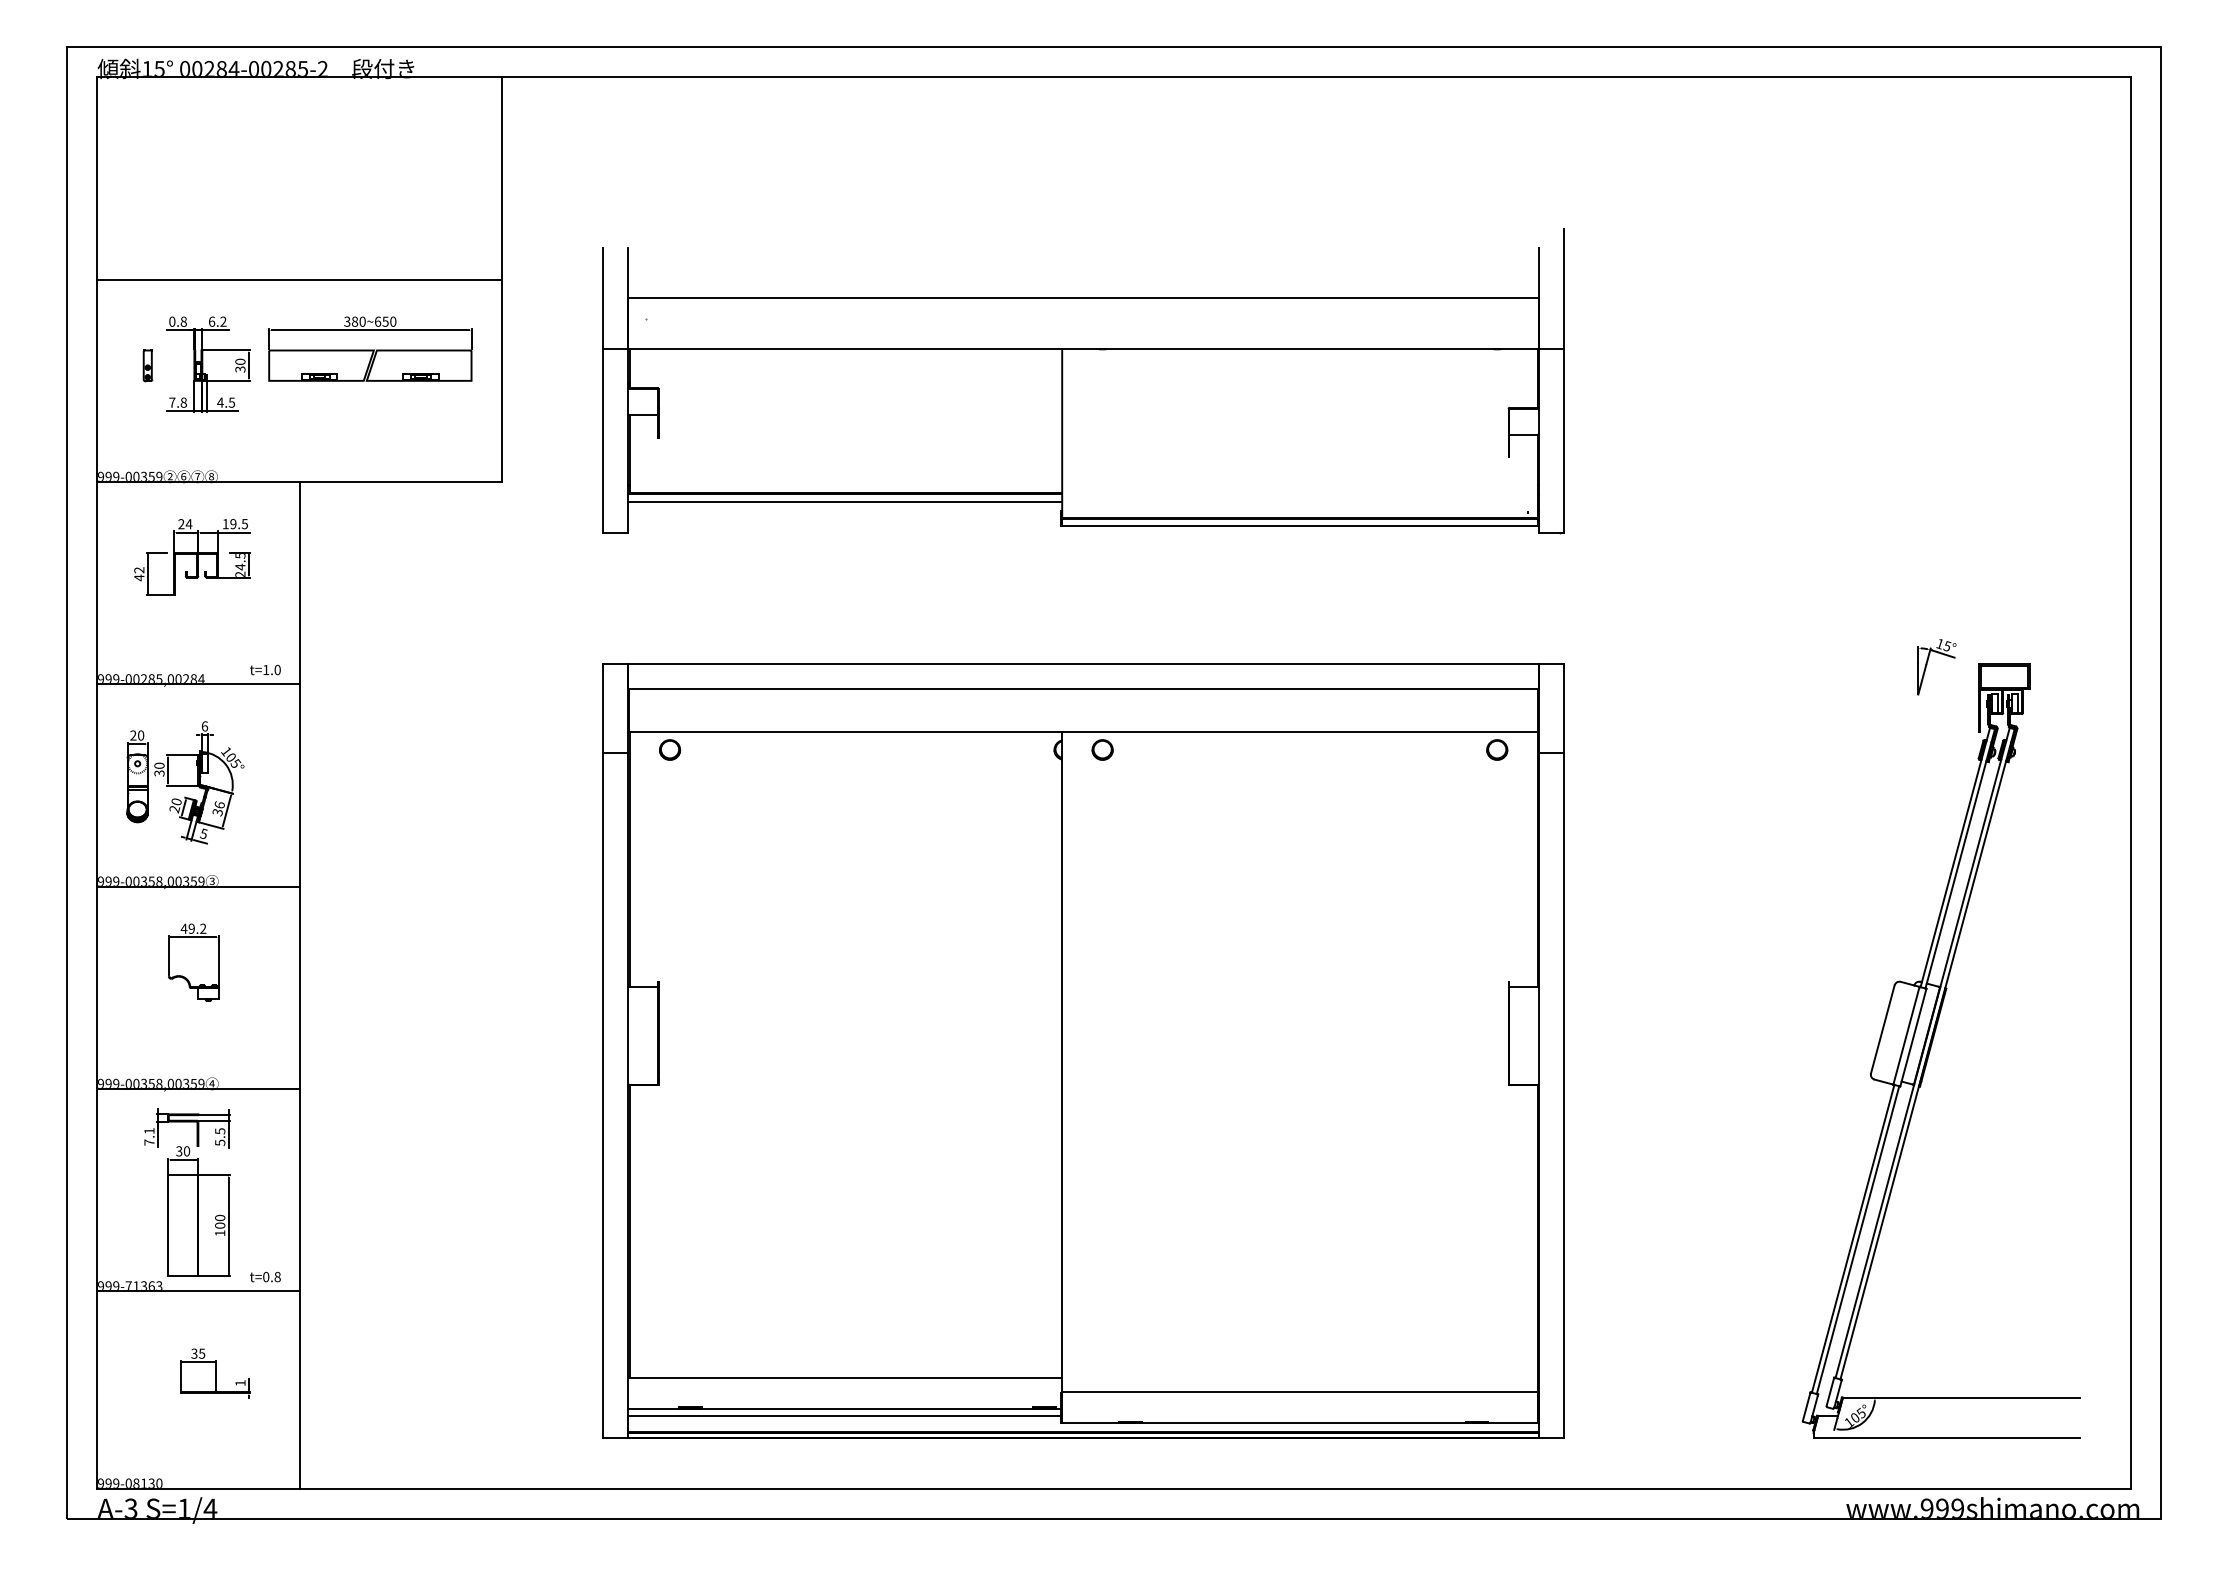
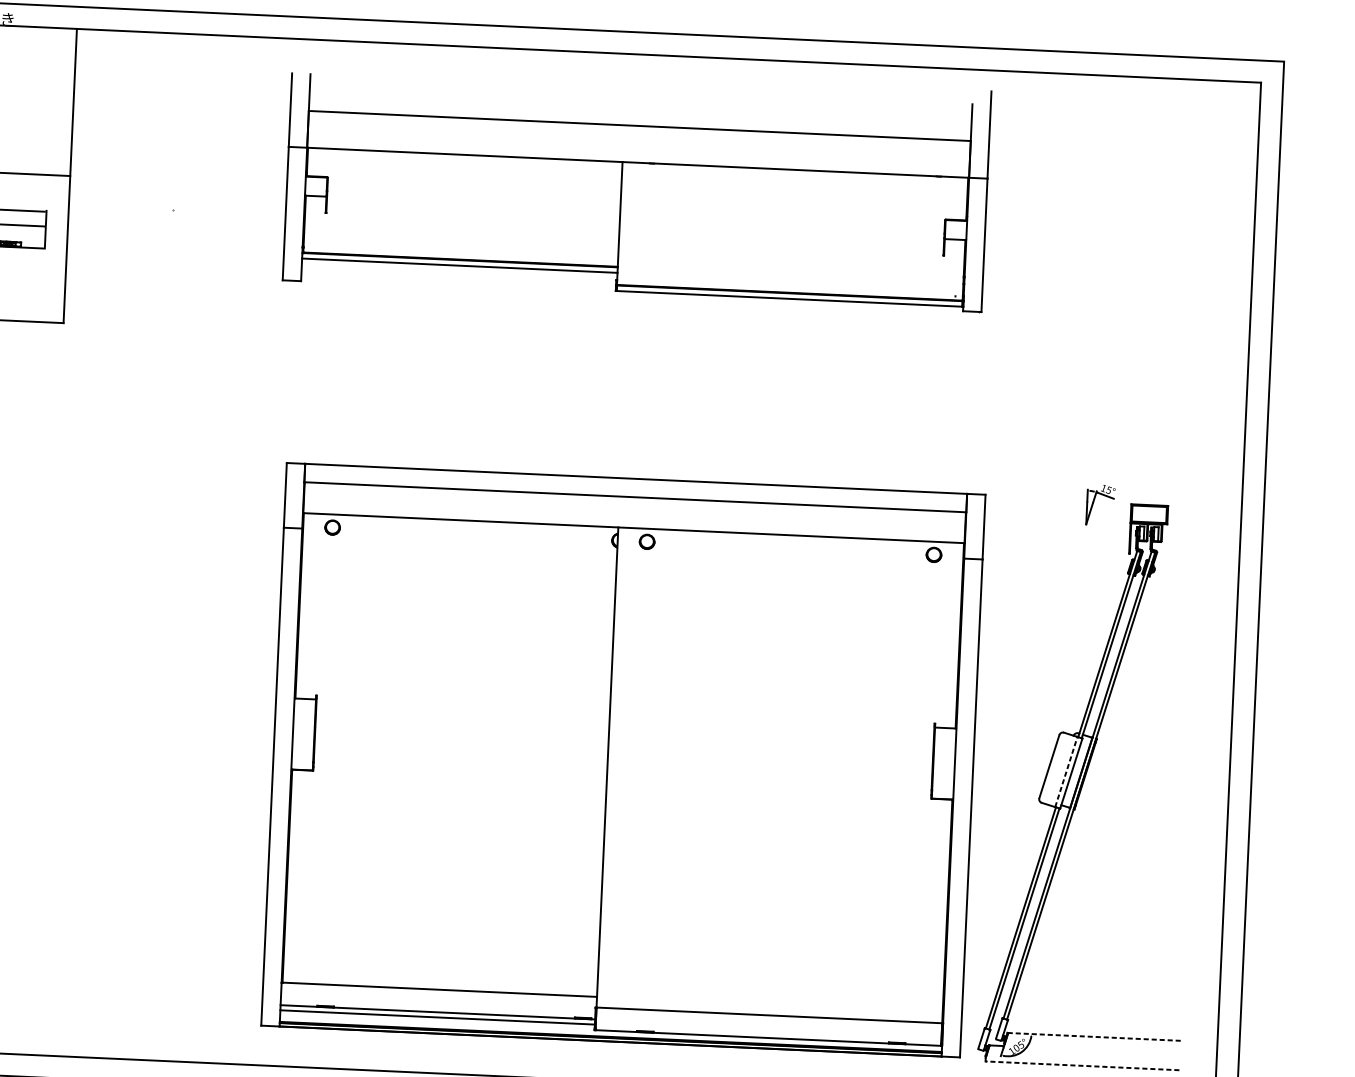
part: (1083, 381) -> (636, 186), moved
line: (1906, 1035) -> (1066, 771), solid -> dashed
part: (1083, 1050) -> (623, 759), moved
line: (1961, 1397) -> (1094, 1036), solid -> dashed
line: (1946, 1438) -> (1082, 1066), solid -> dashed

